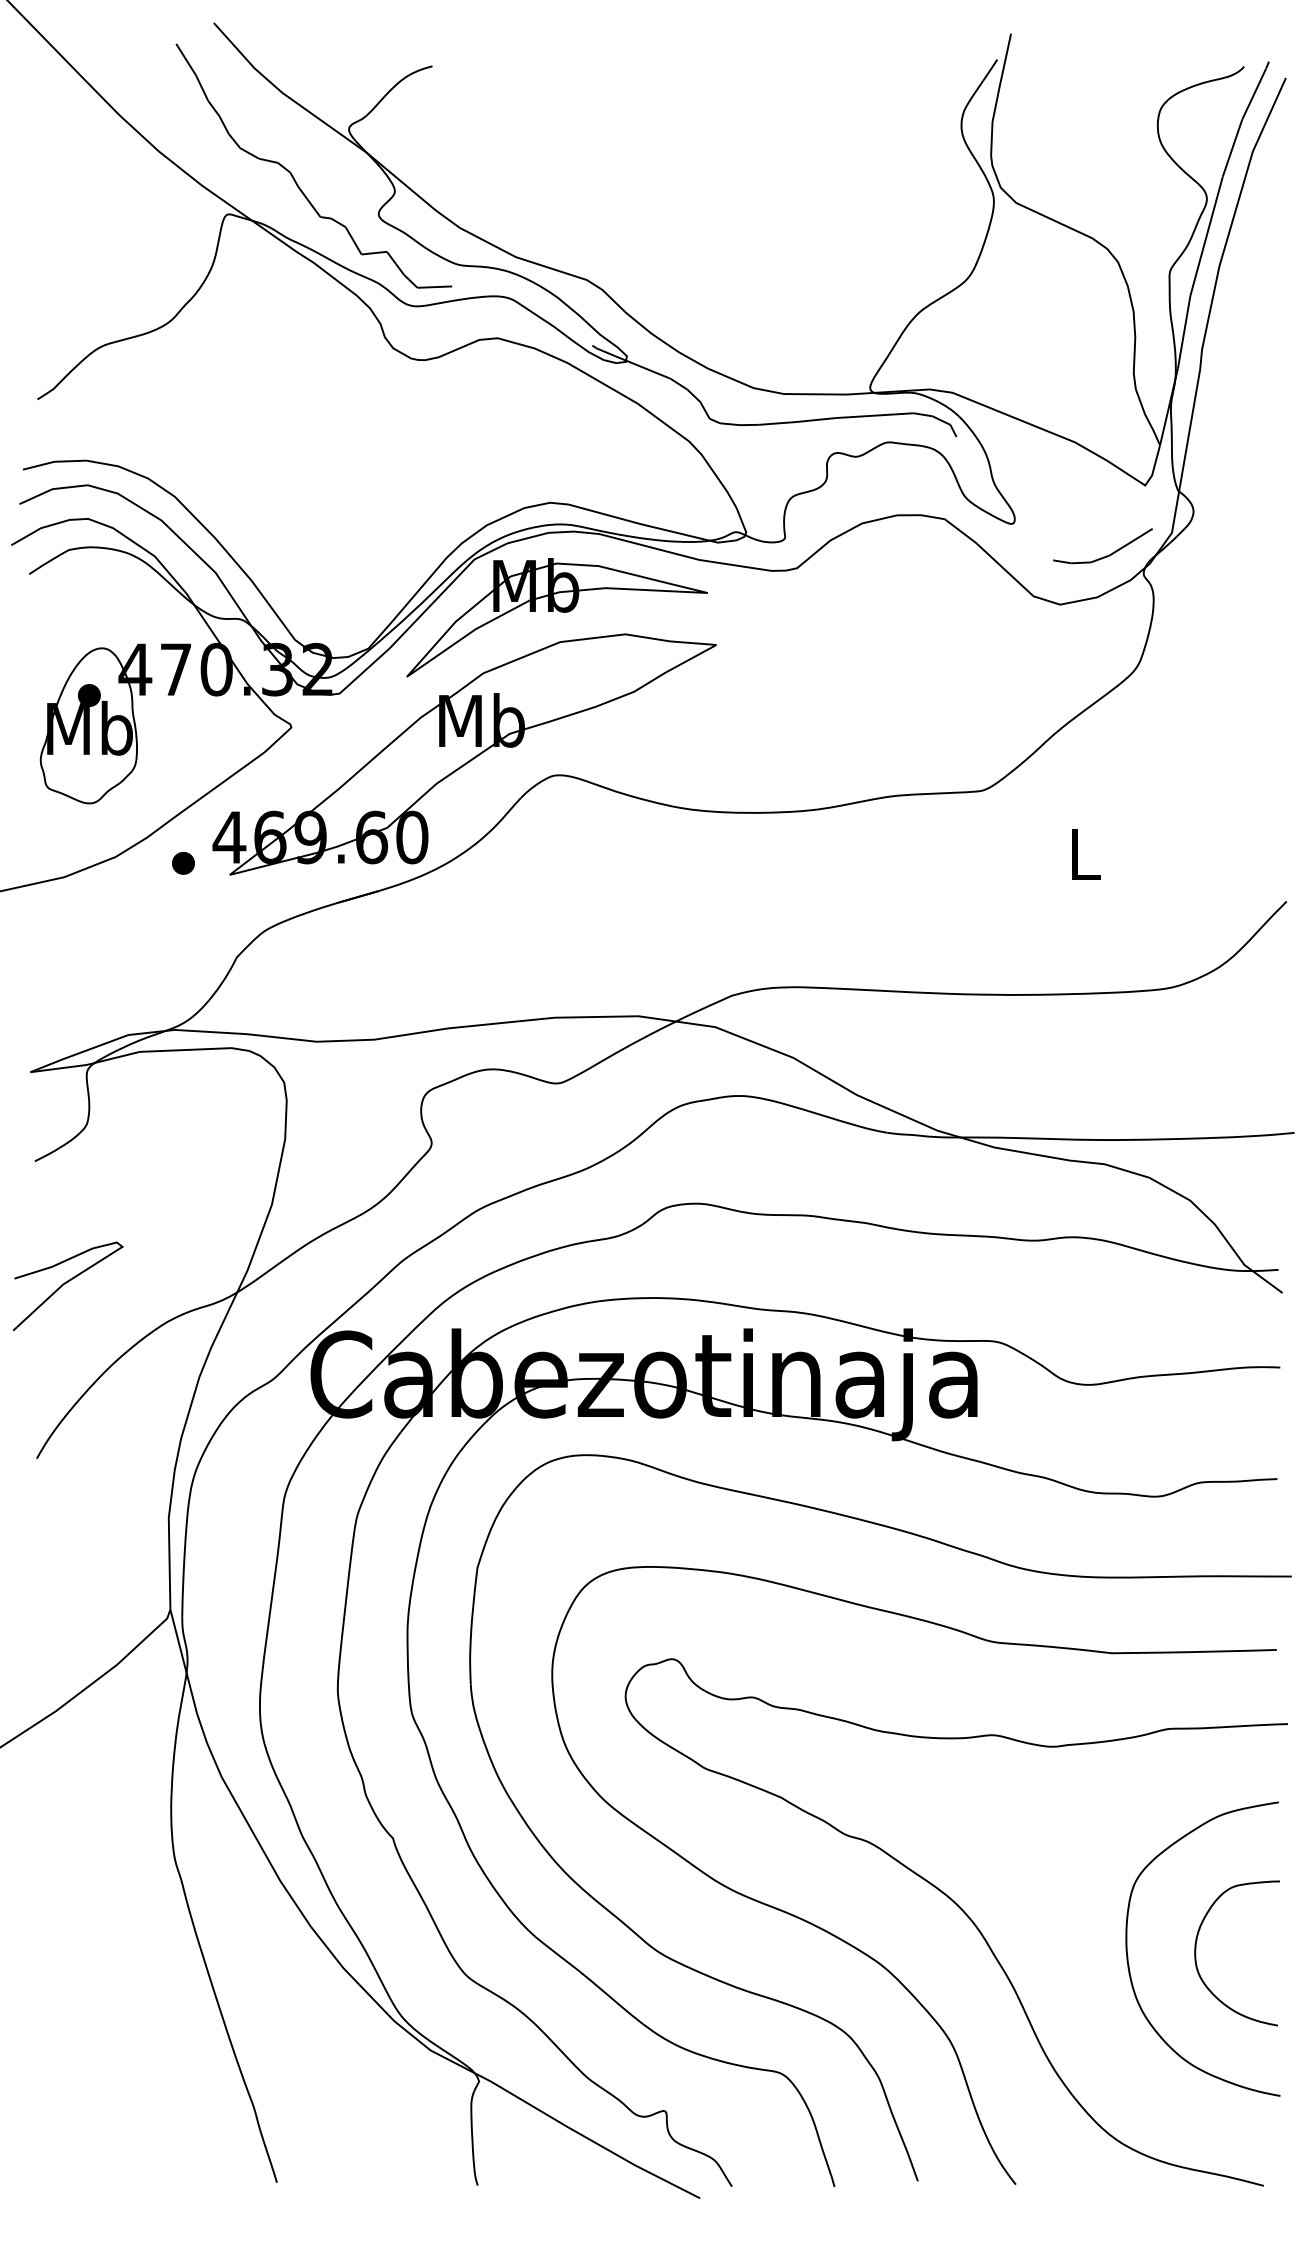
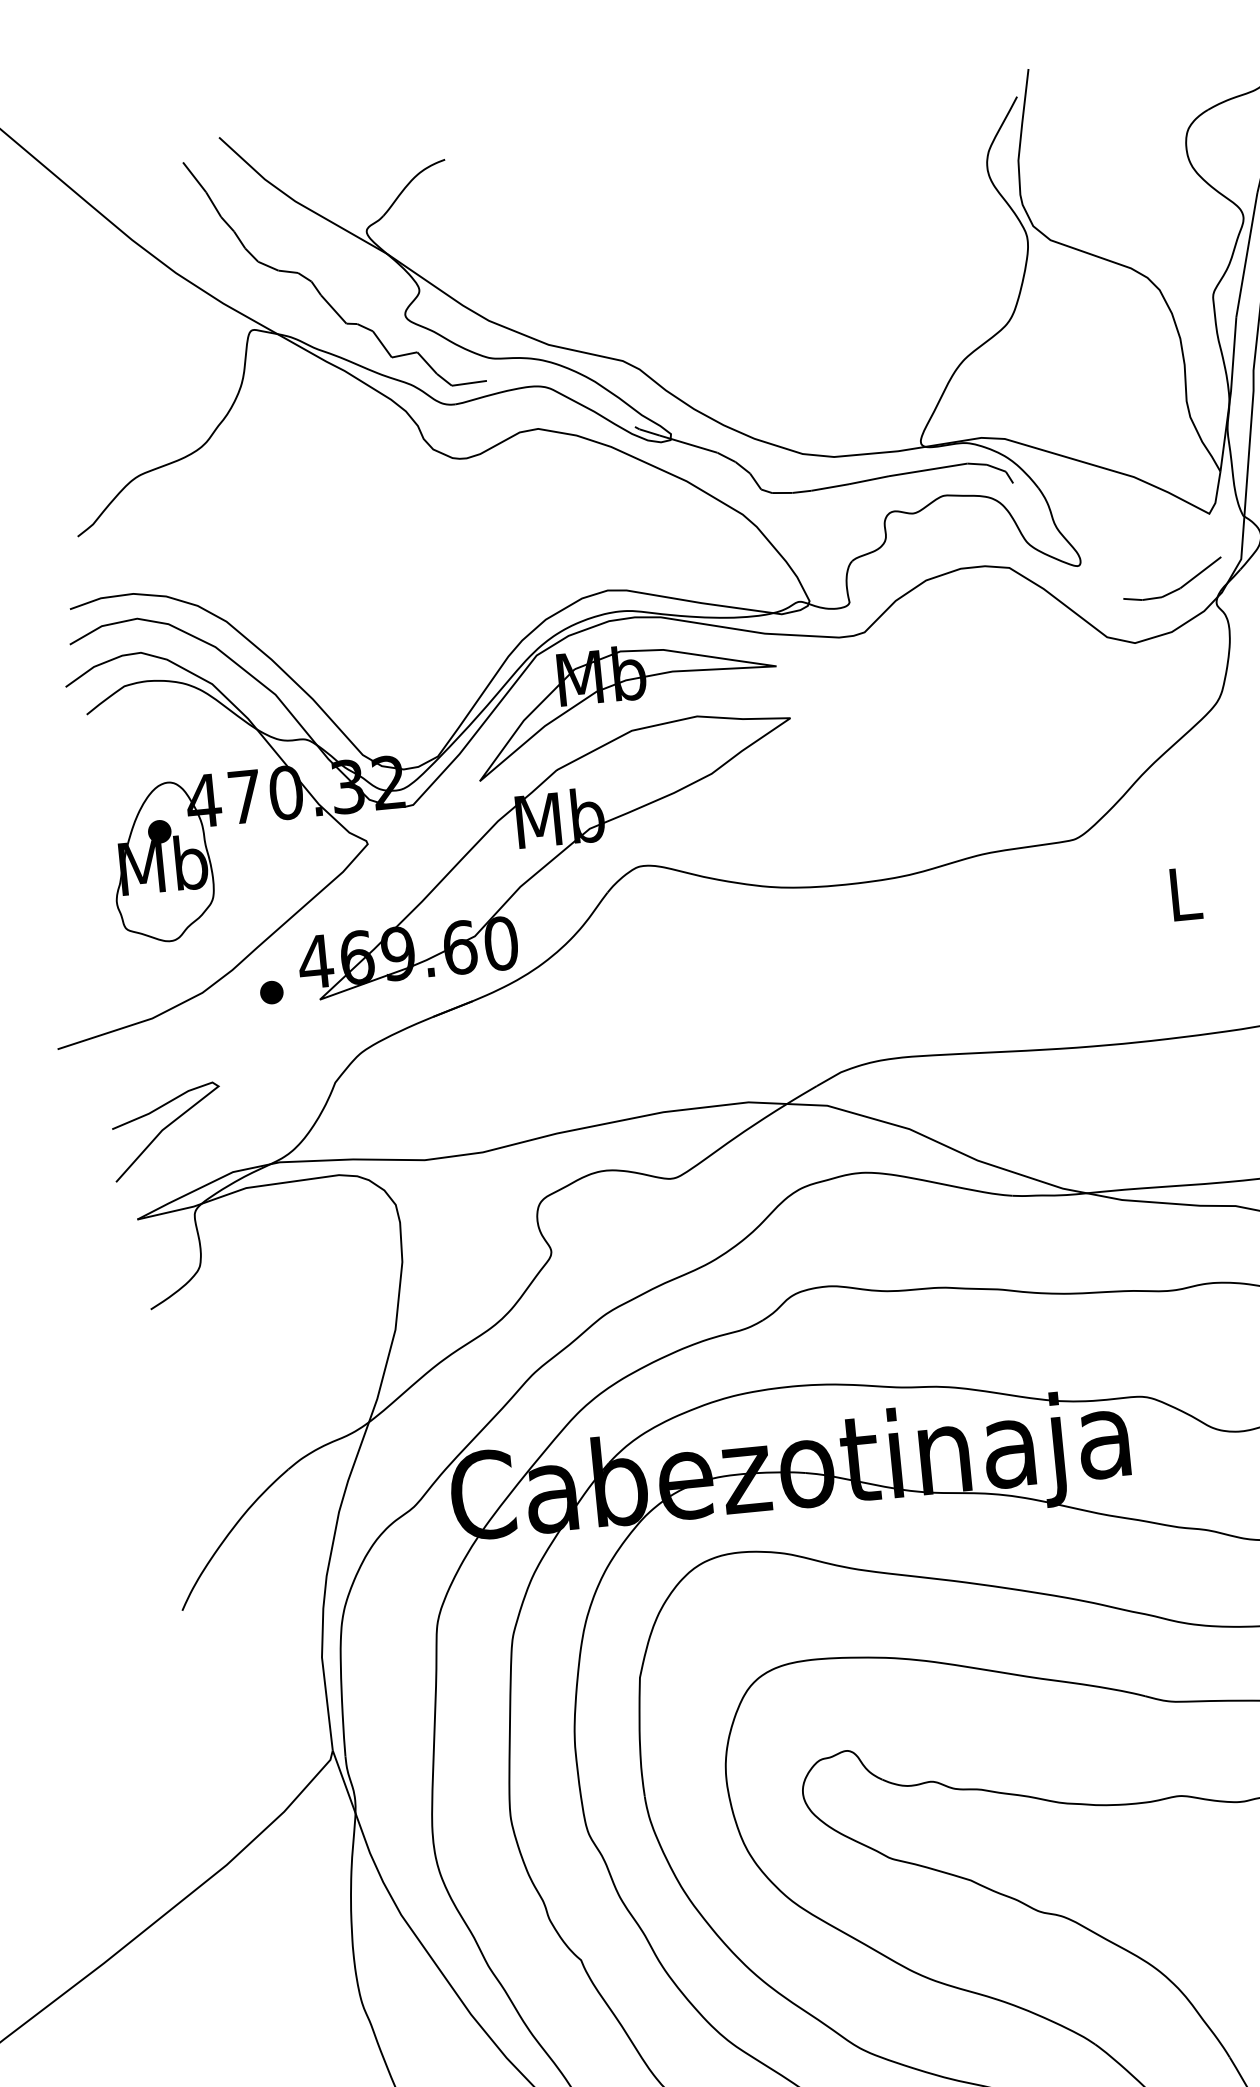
curve: (66, 1283) -> (165, 1129), moved

